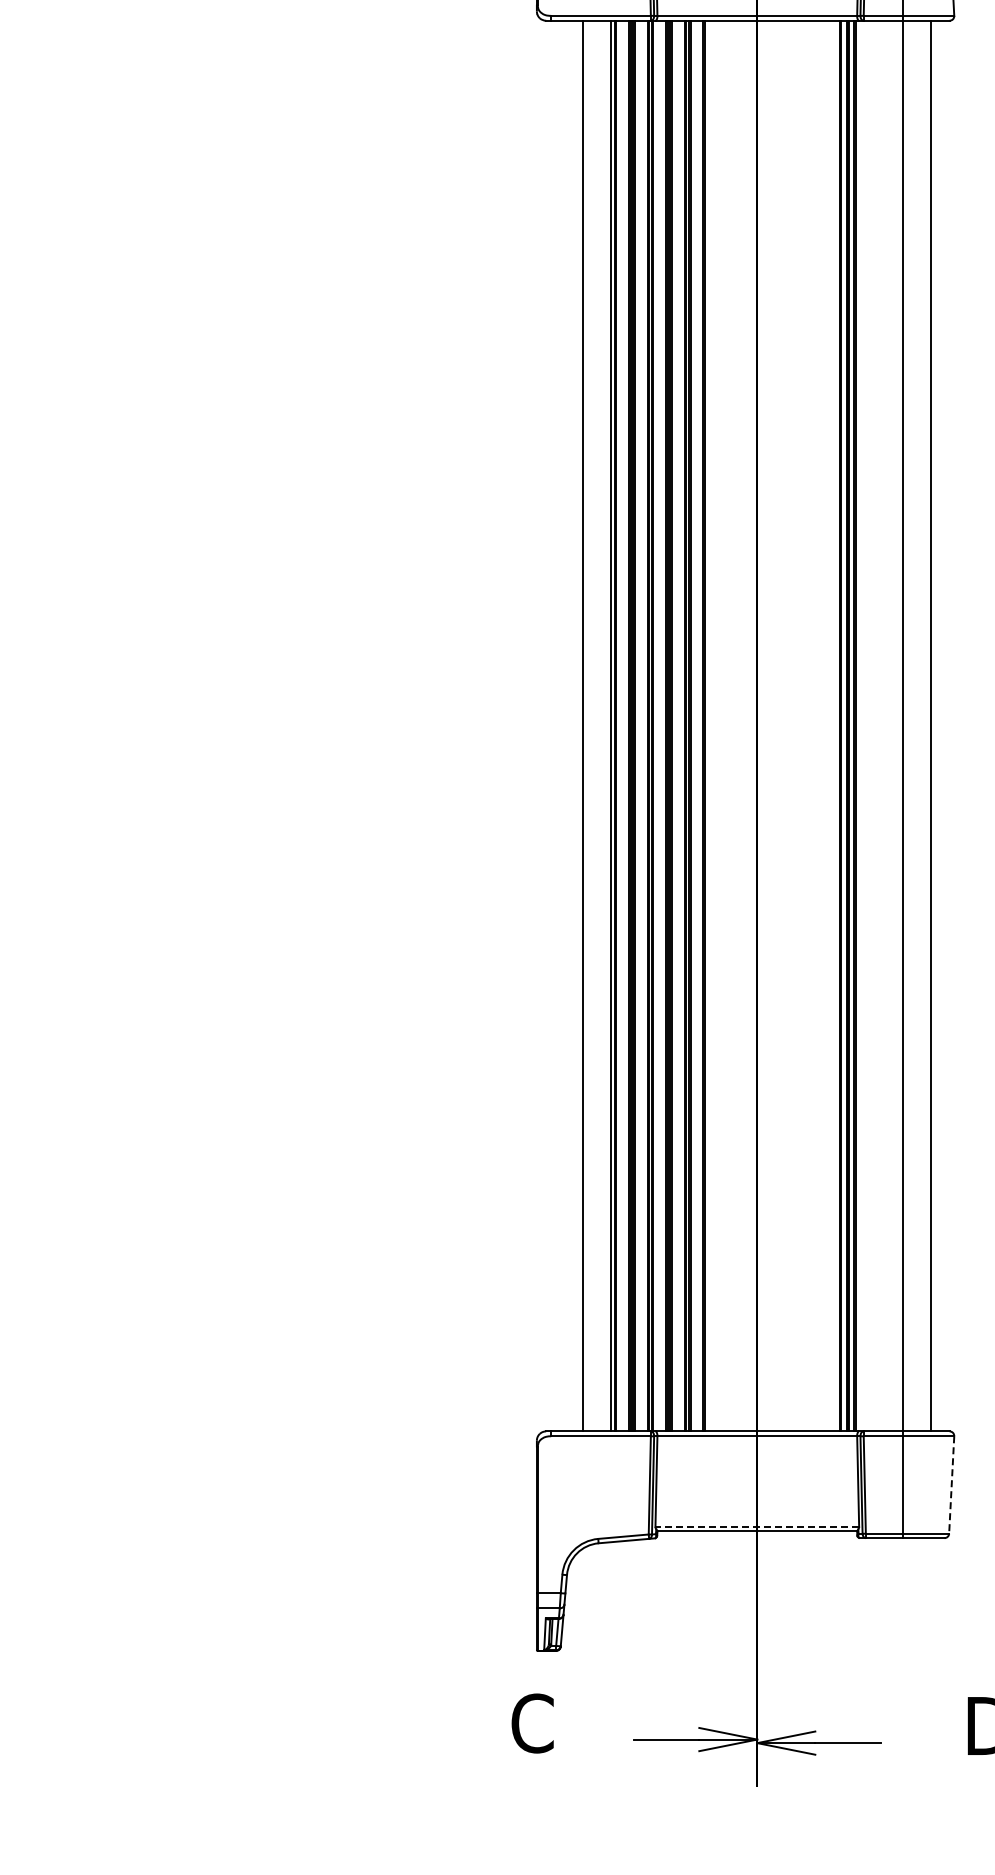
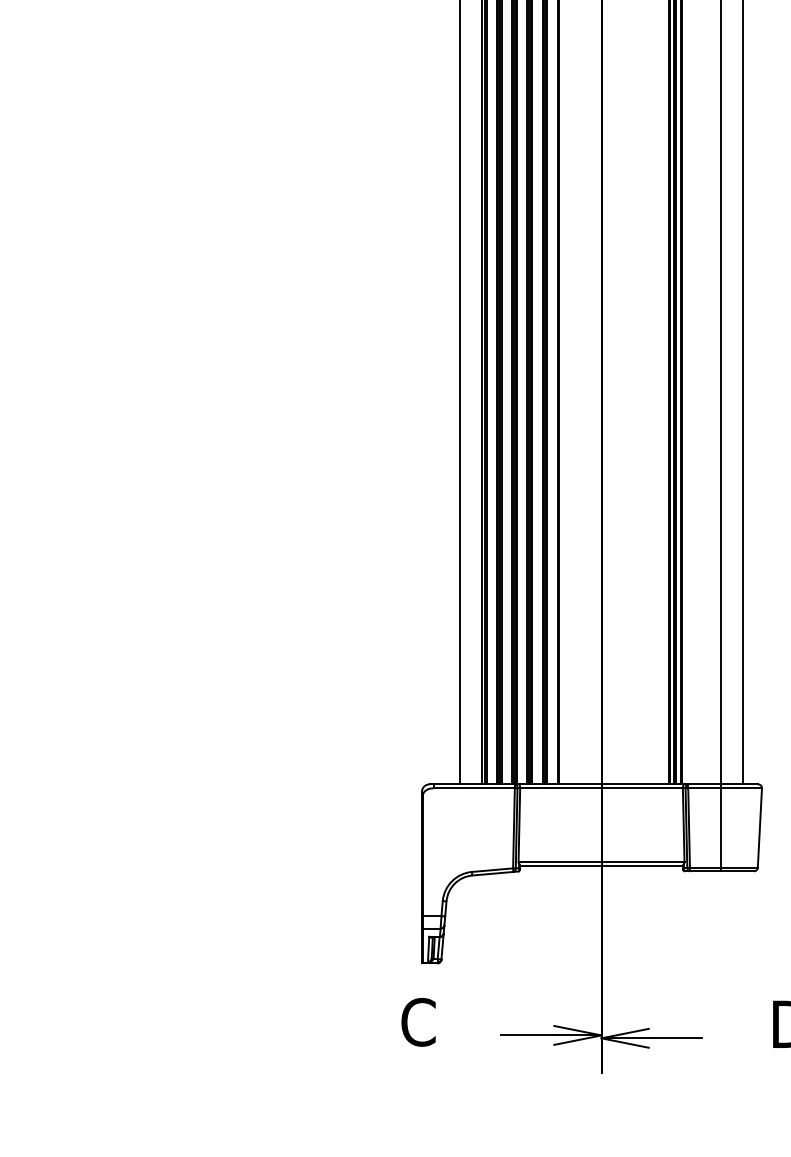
line: (951, 1485) -> (759, 828), dashed -> solid
line: (757, 1526) -> (601, 861), dashed -> solid

